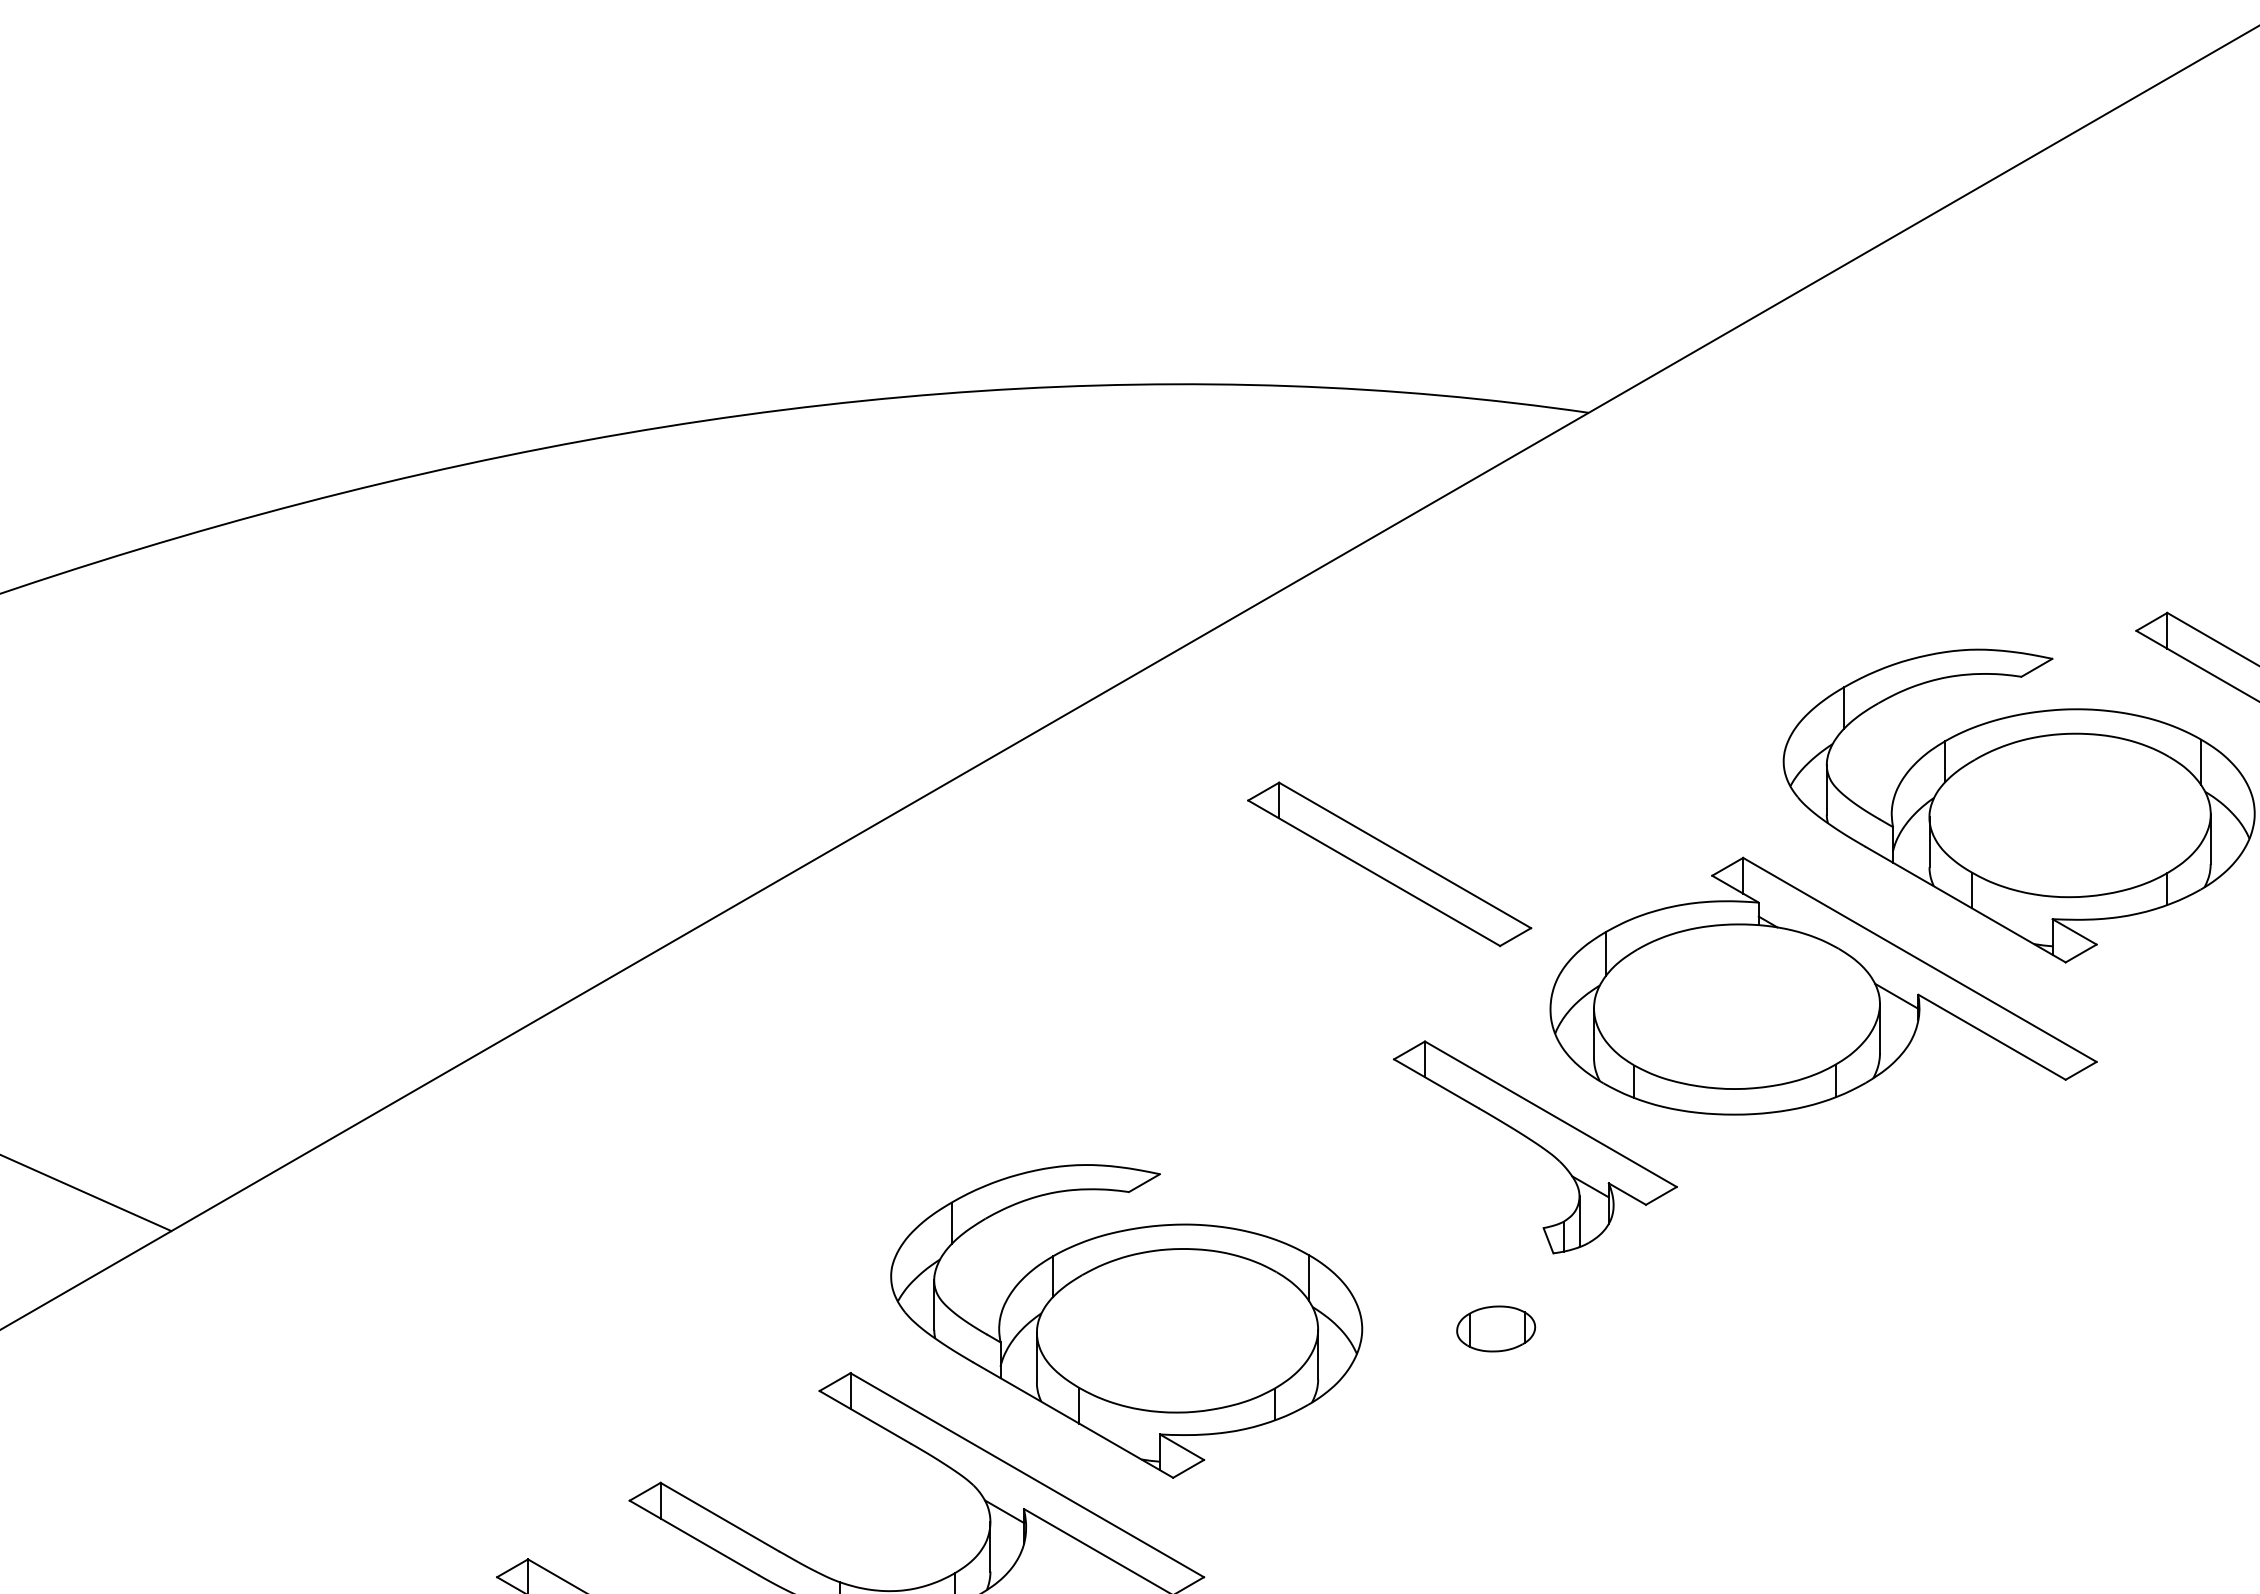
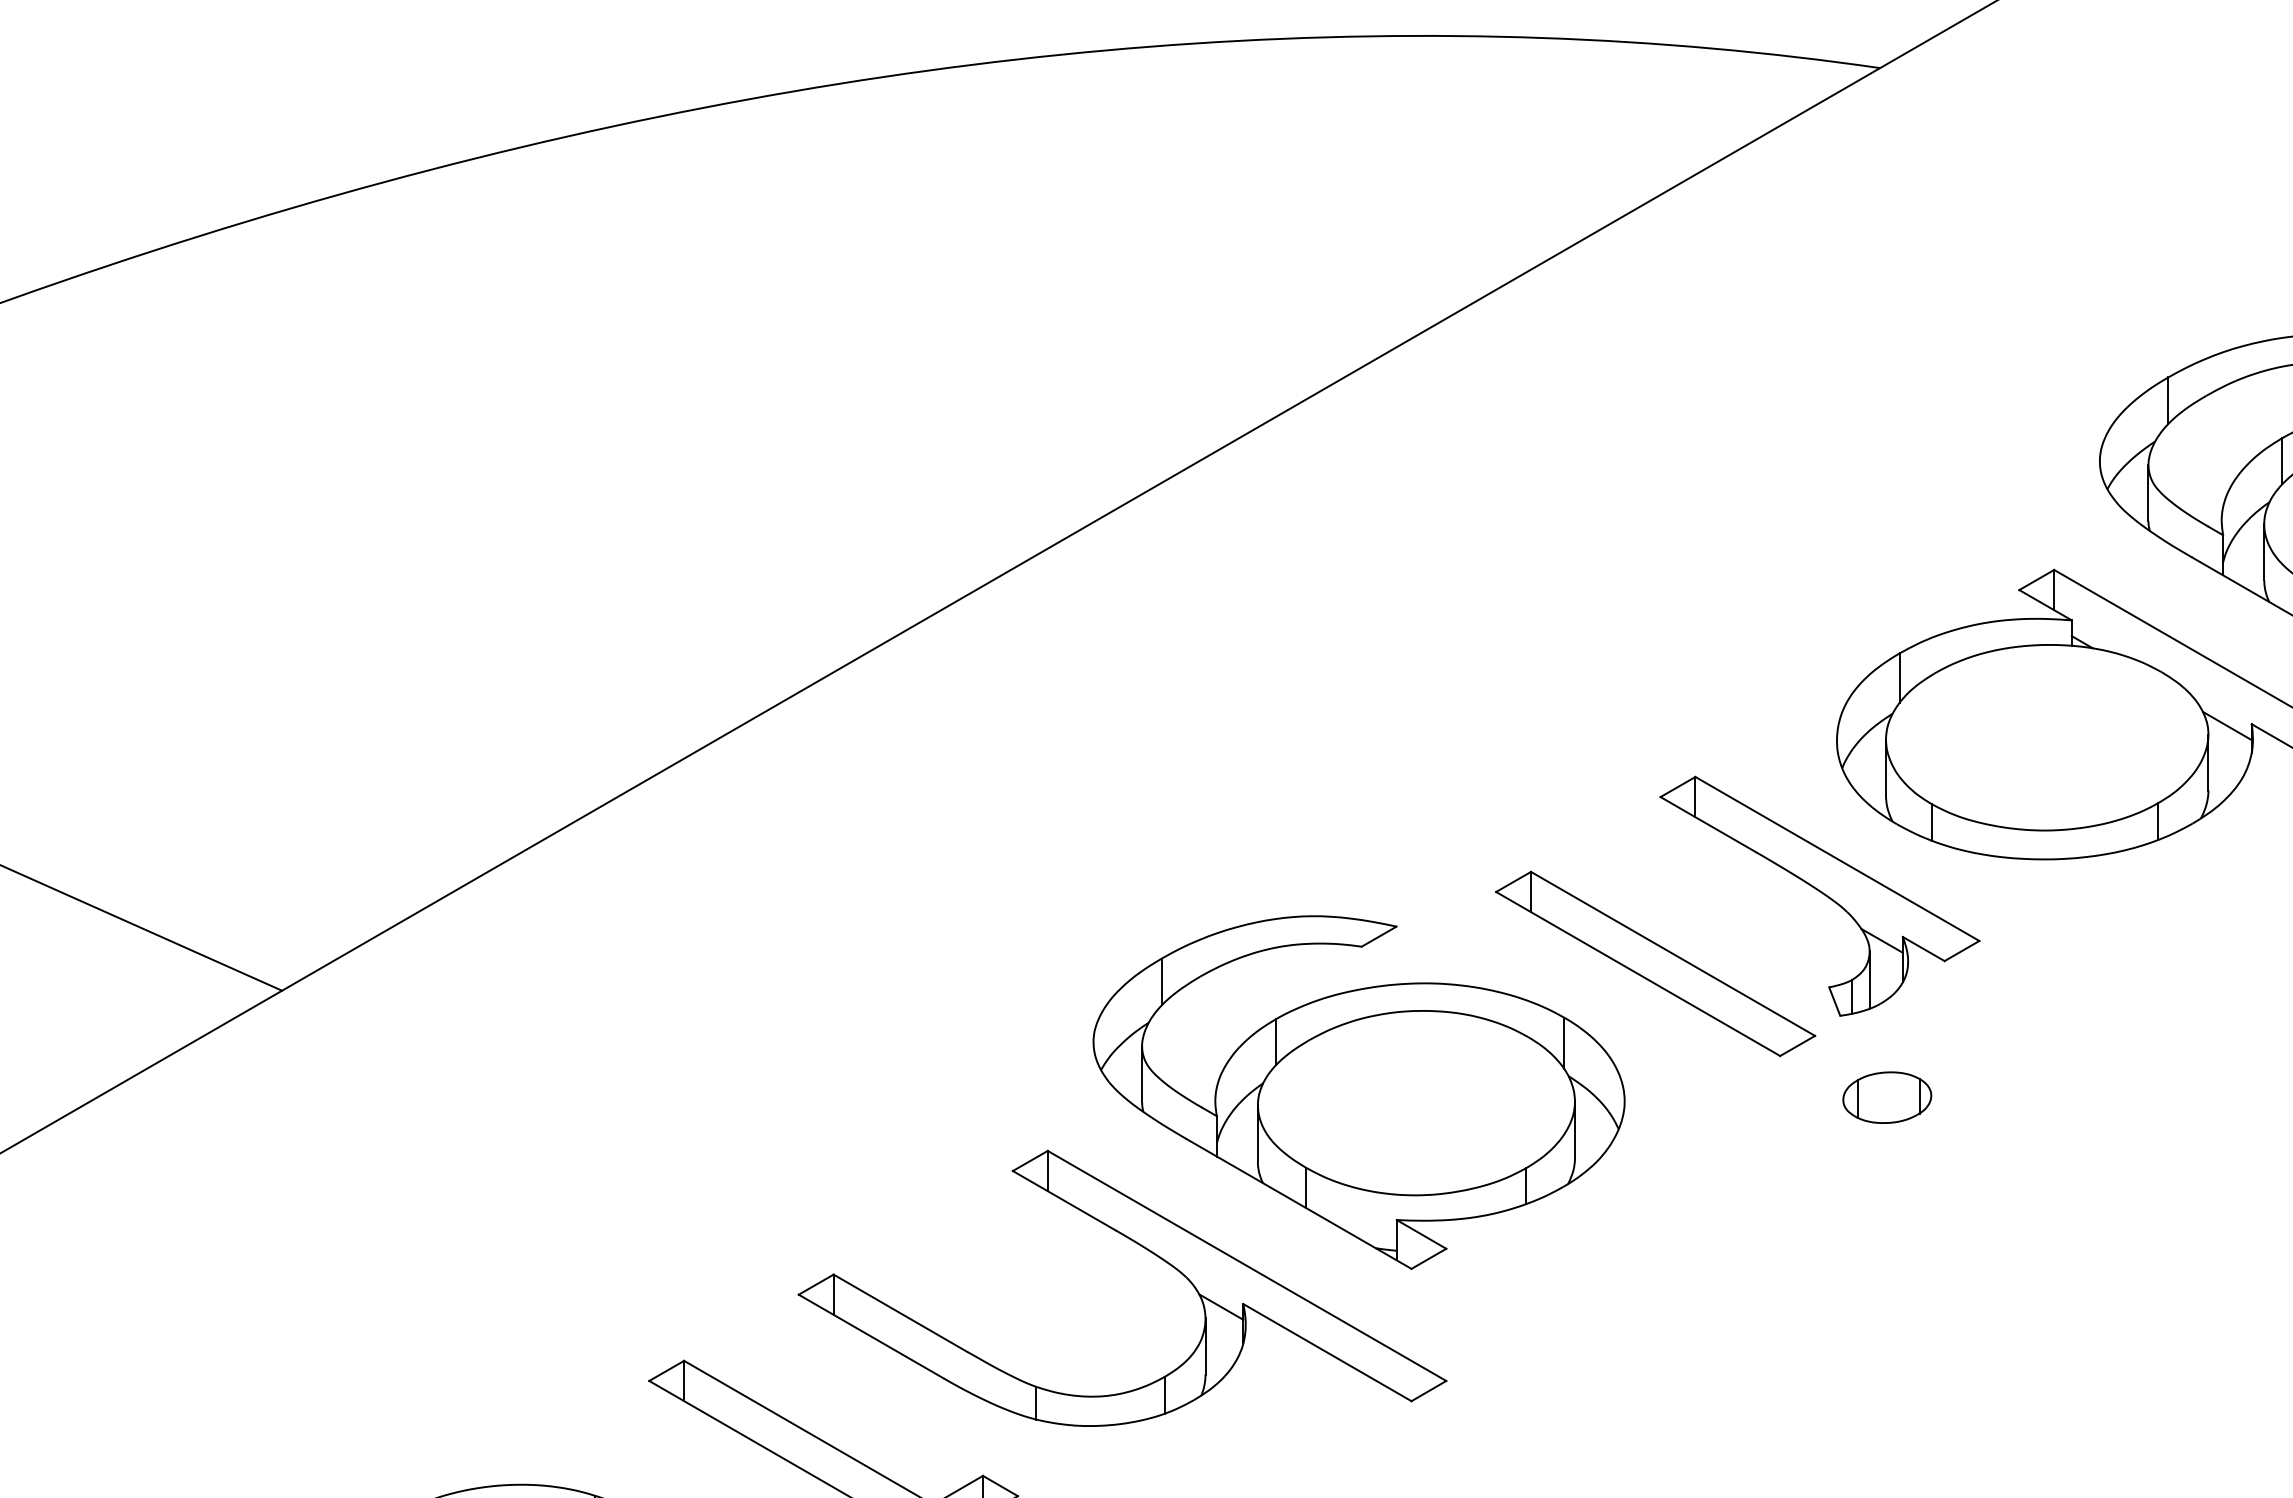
part: (1389, 864) -> (1655, 964), moved
part: (1496, 1328) -> (1887, 1097), moved

